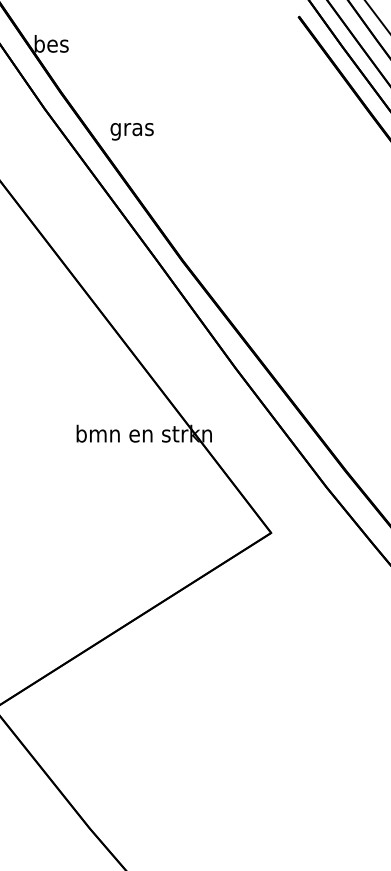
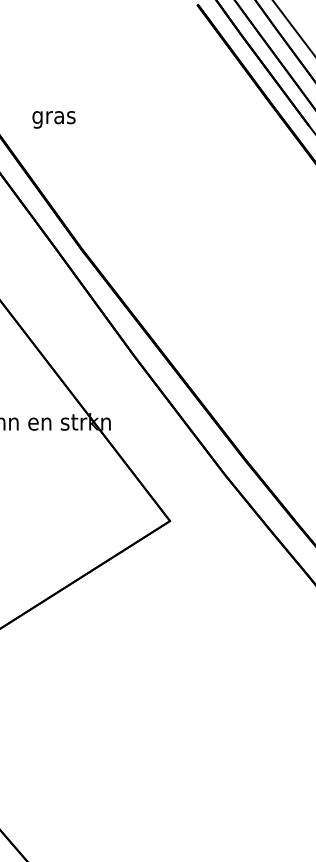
text: (131, 131) -> (53, 119), moved

